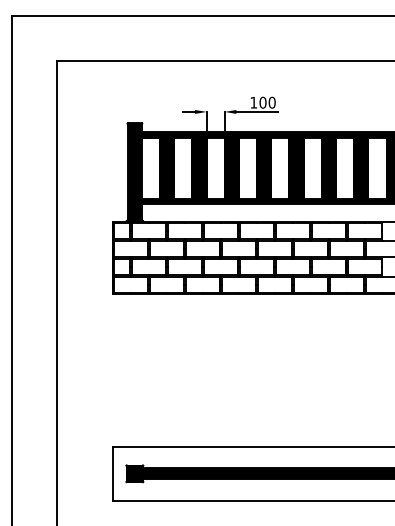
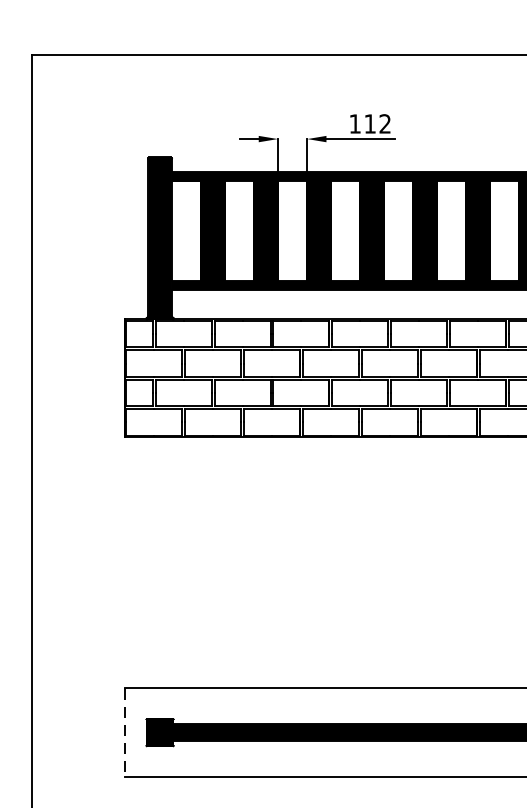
text: (267, 102) -> (377, 123), 100 -> 112
line: (113, 473) -> (124, 732), solid -> dashed

